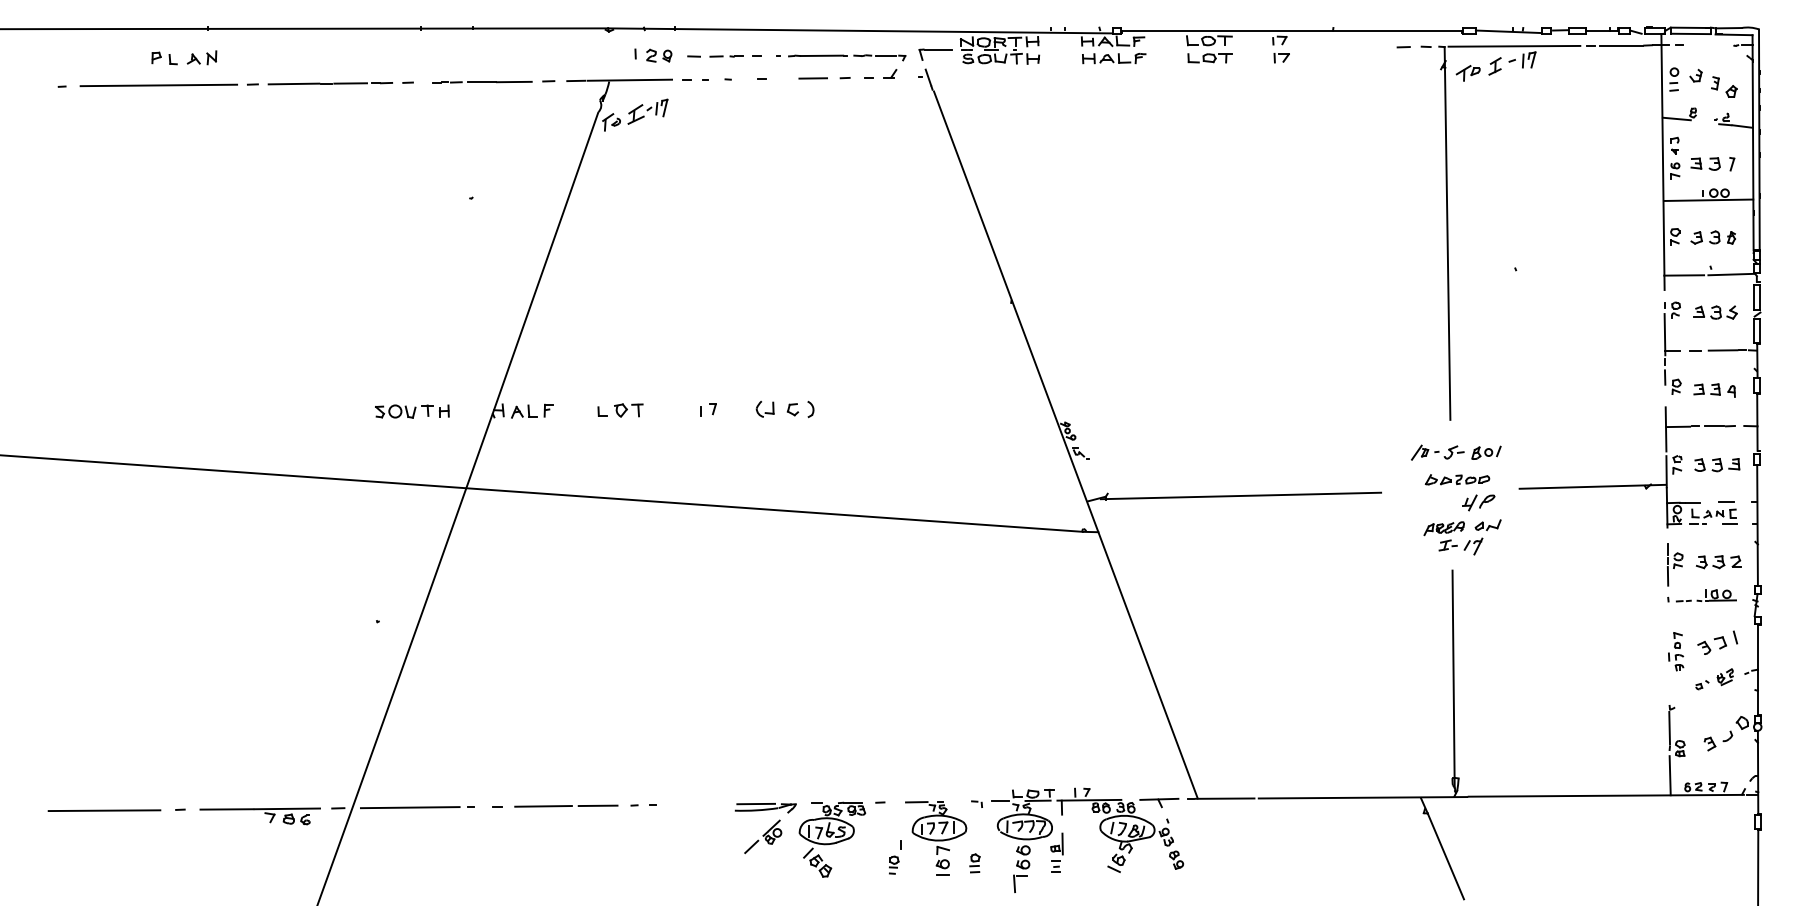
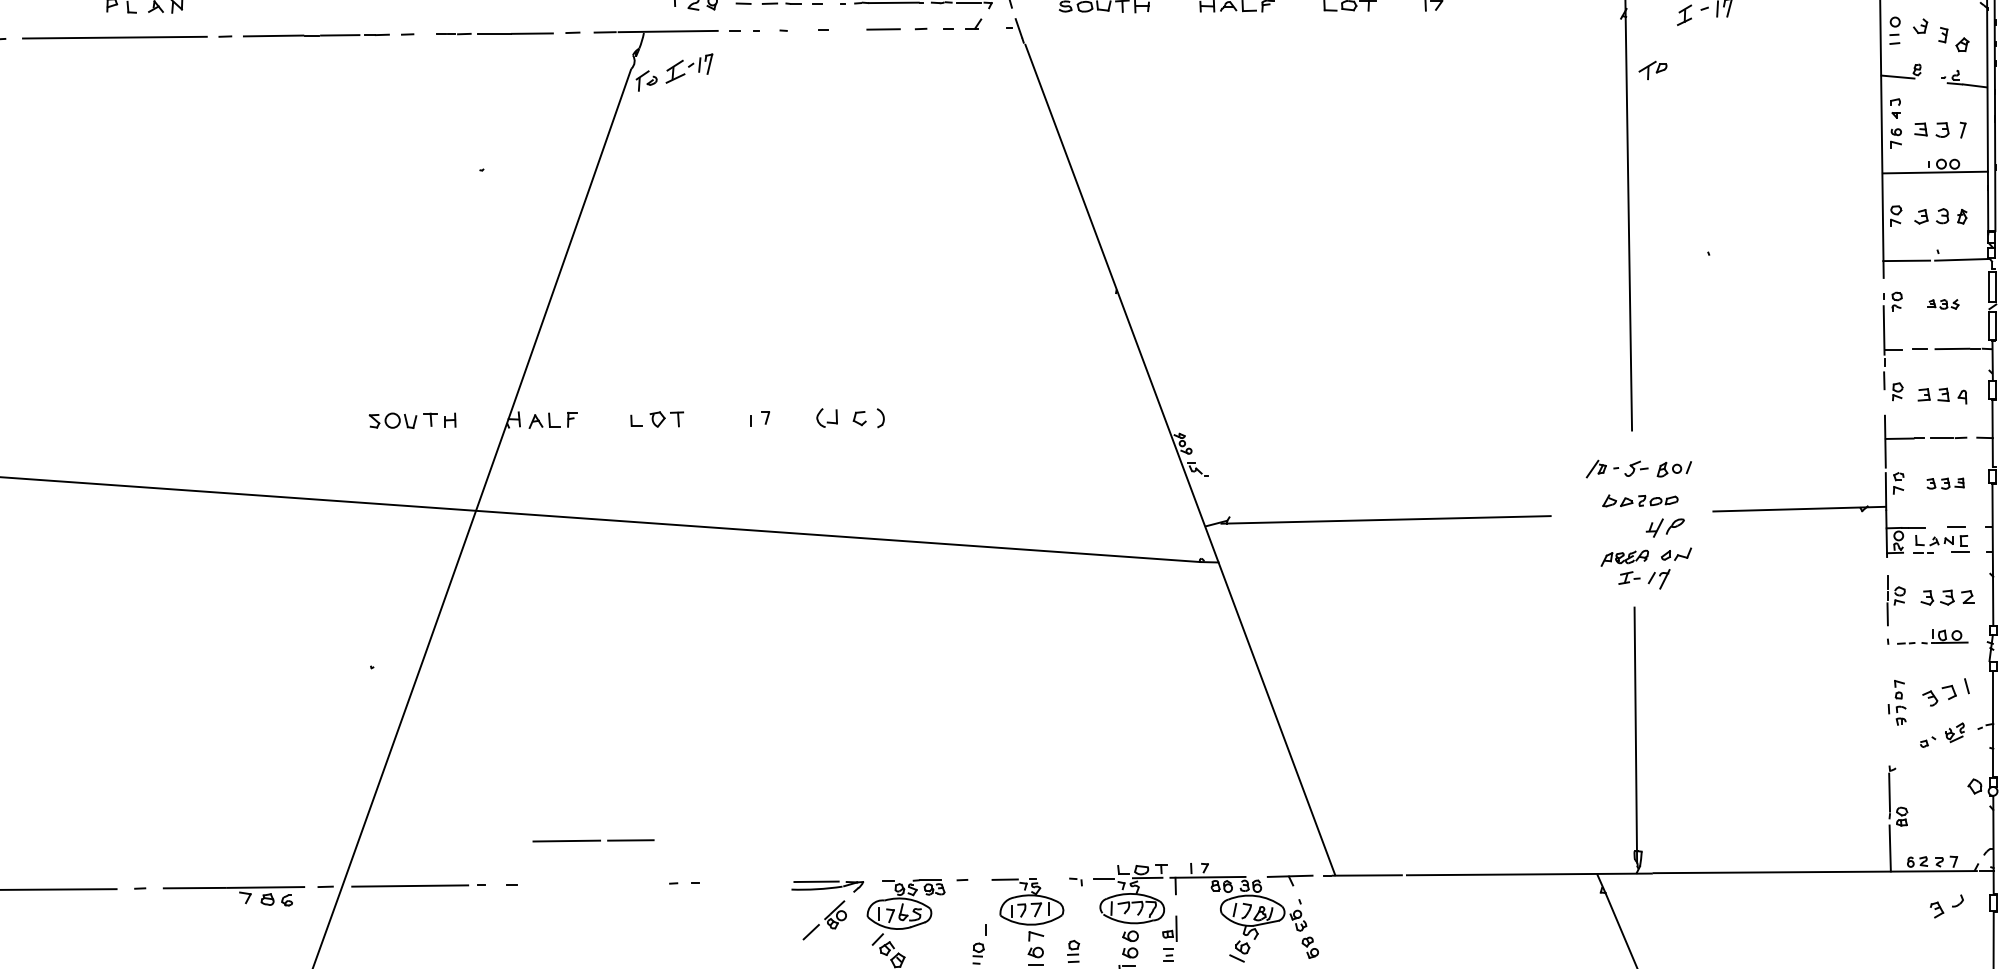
part: (1467, 73) -> (1652, 70), moved
part: (1715, 312) -> (1943, 304), size x0.6
part: (1717, 465) -> (1945, 484), size x0.7
part: (1718, 740) -> (1946, 905), moved
line: (566, 805) -> (593, 840), moved

